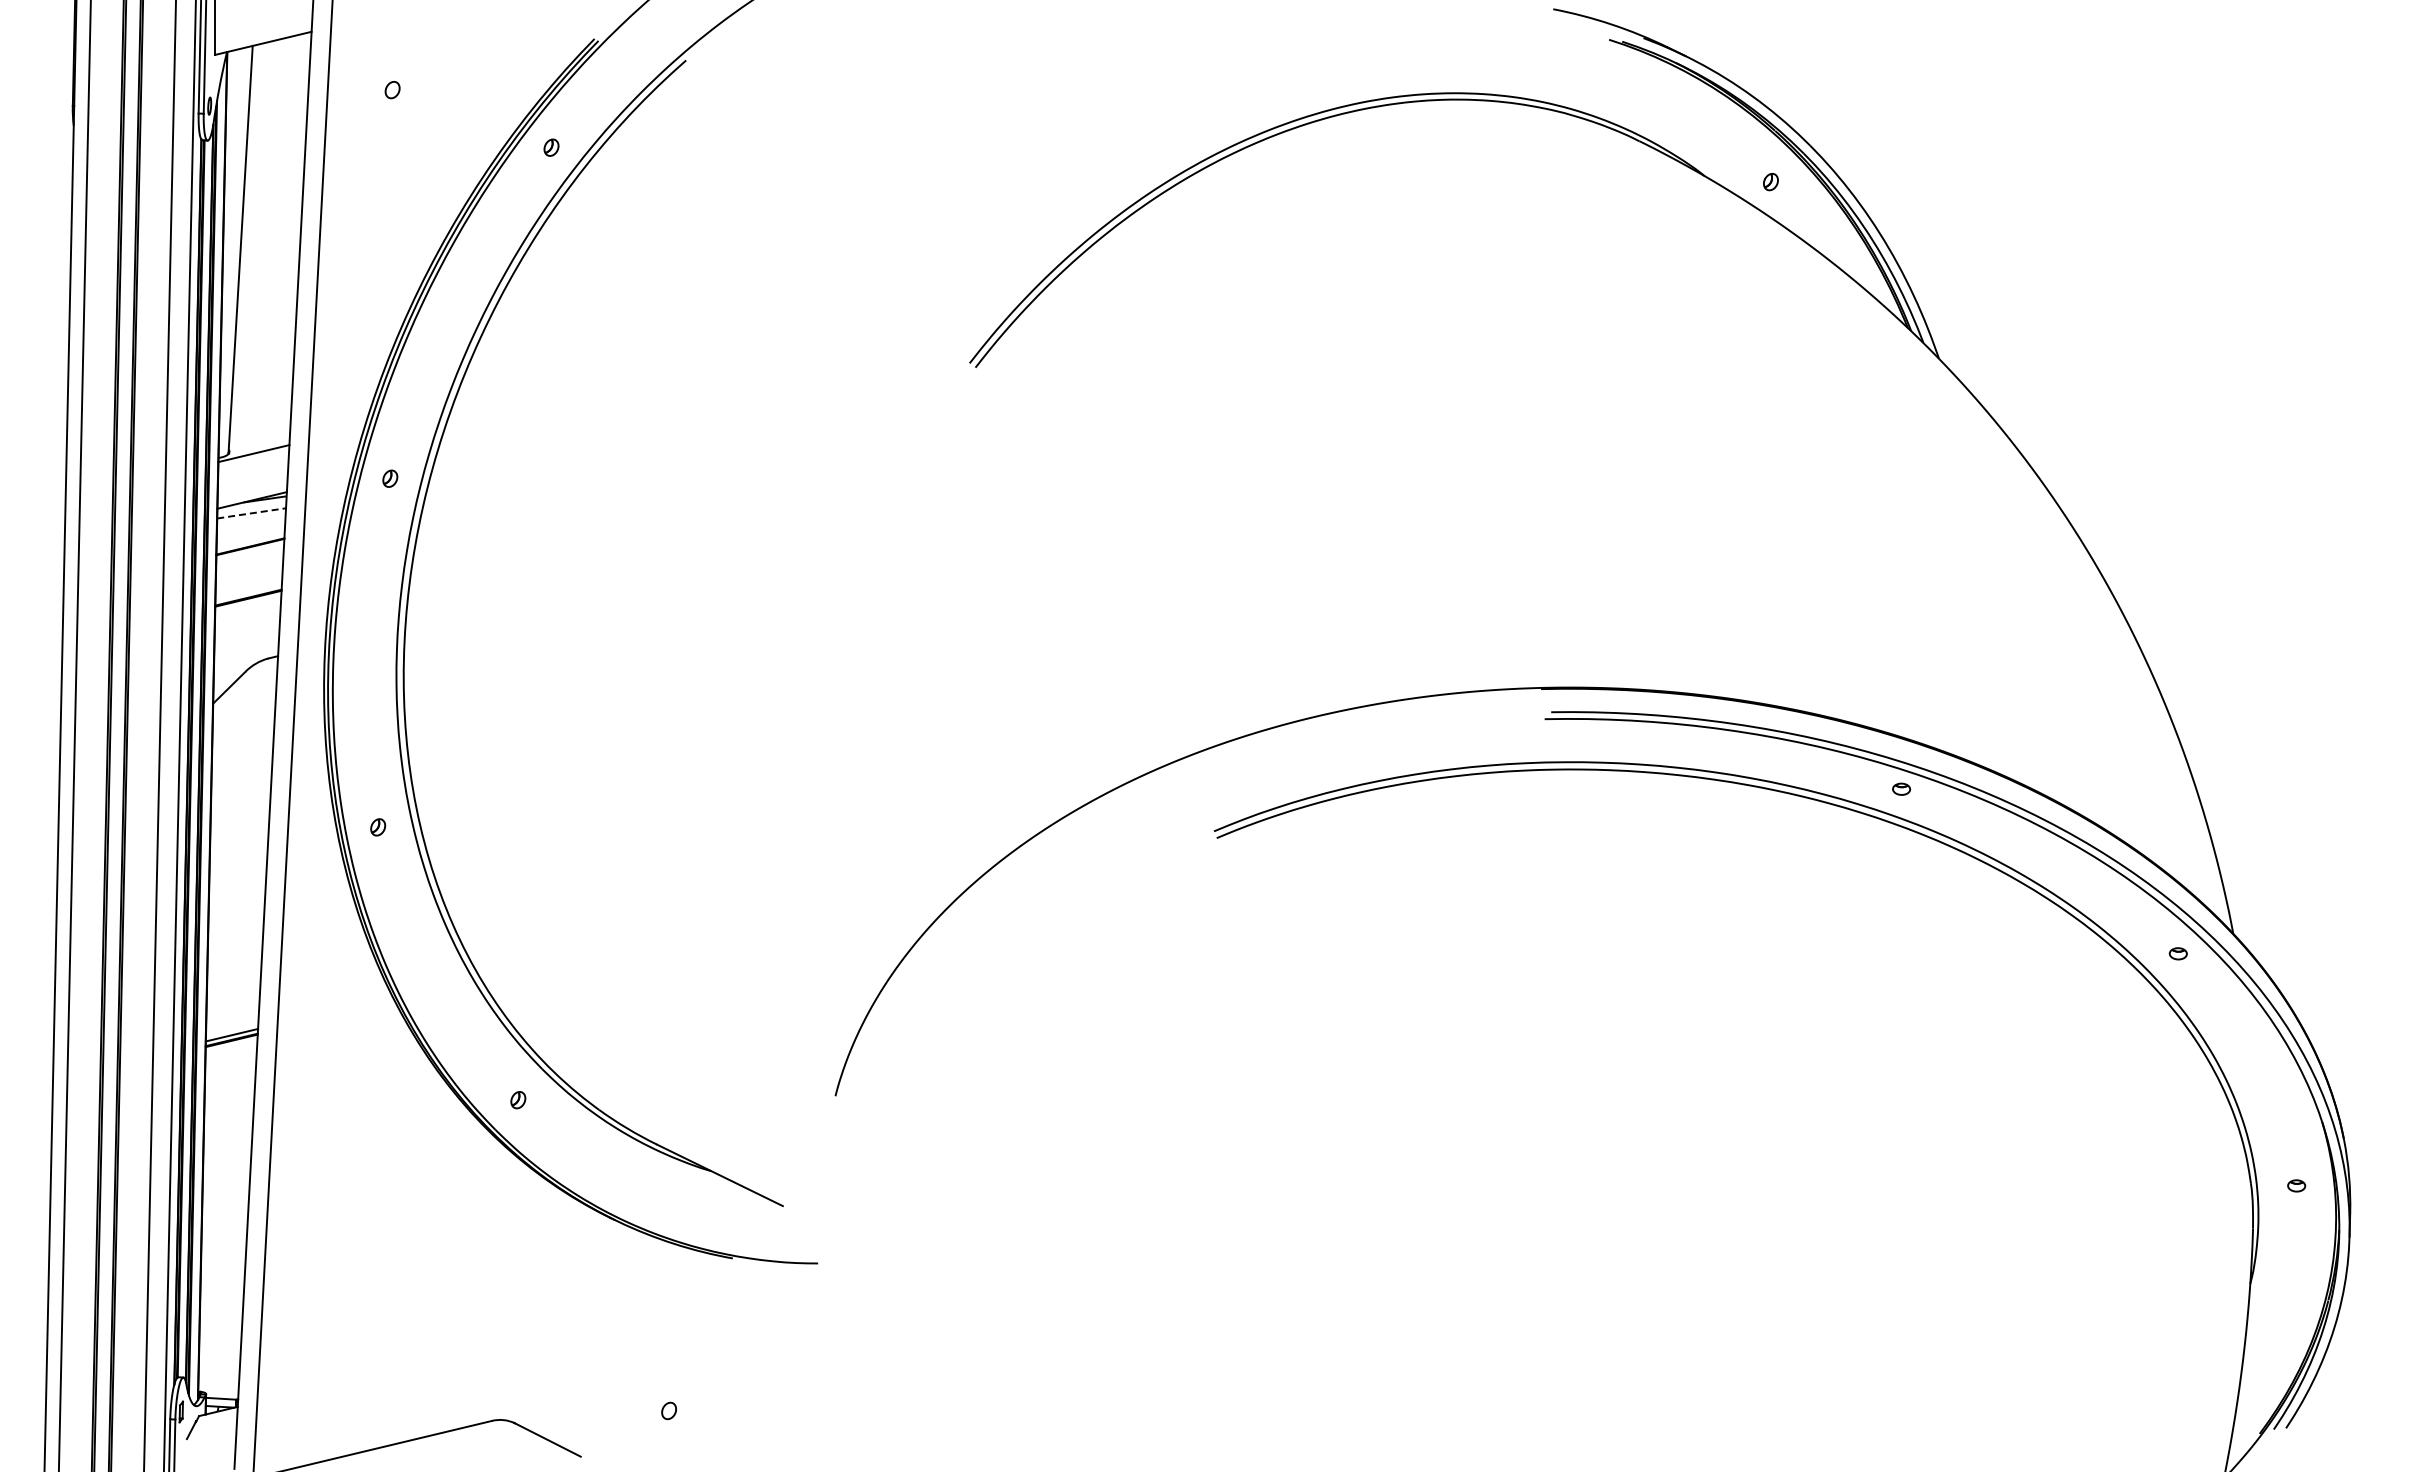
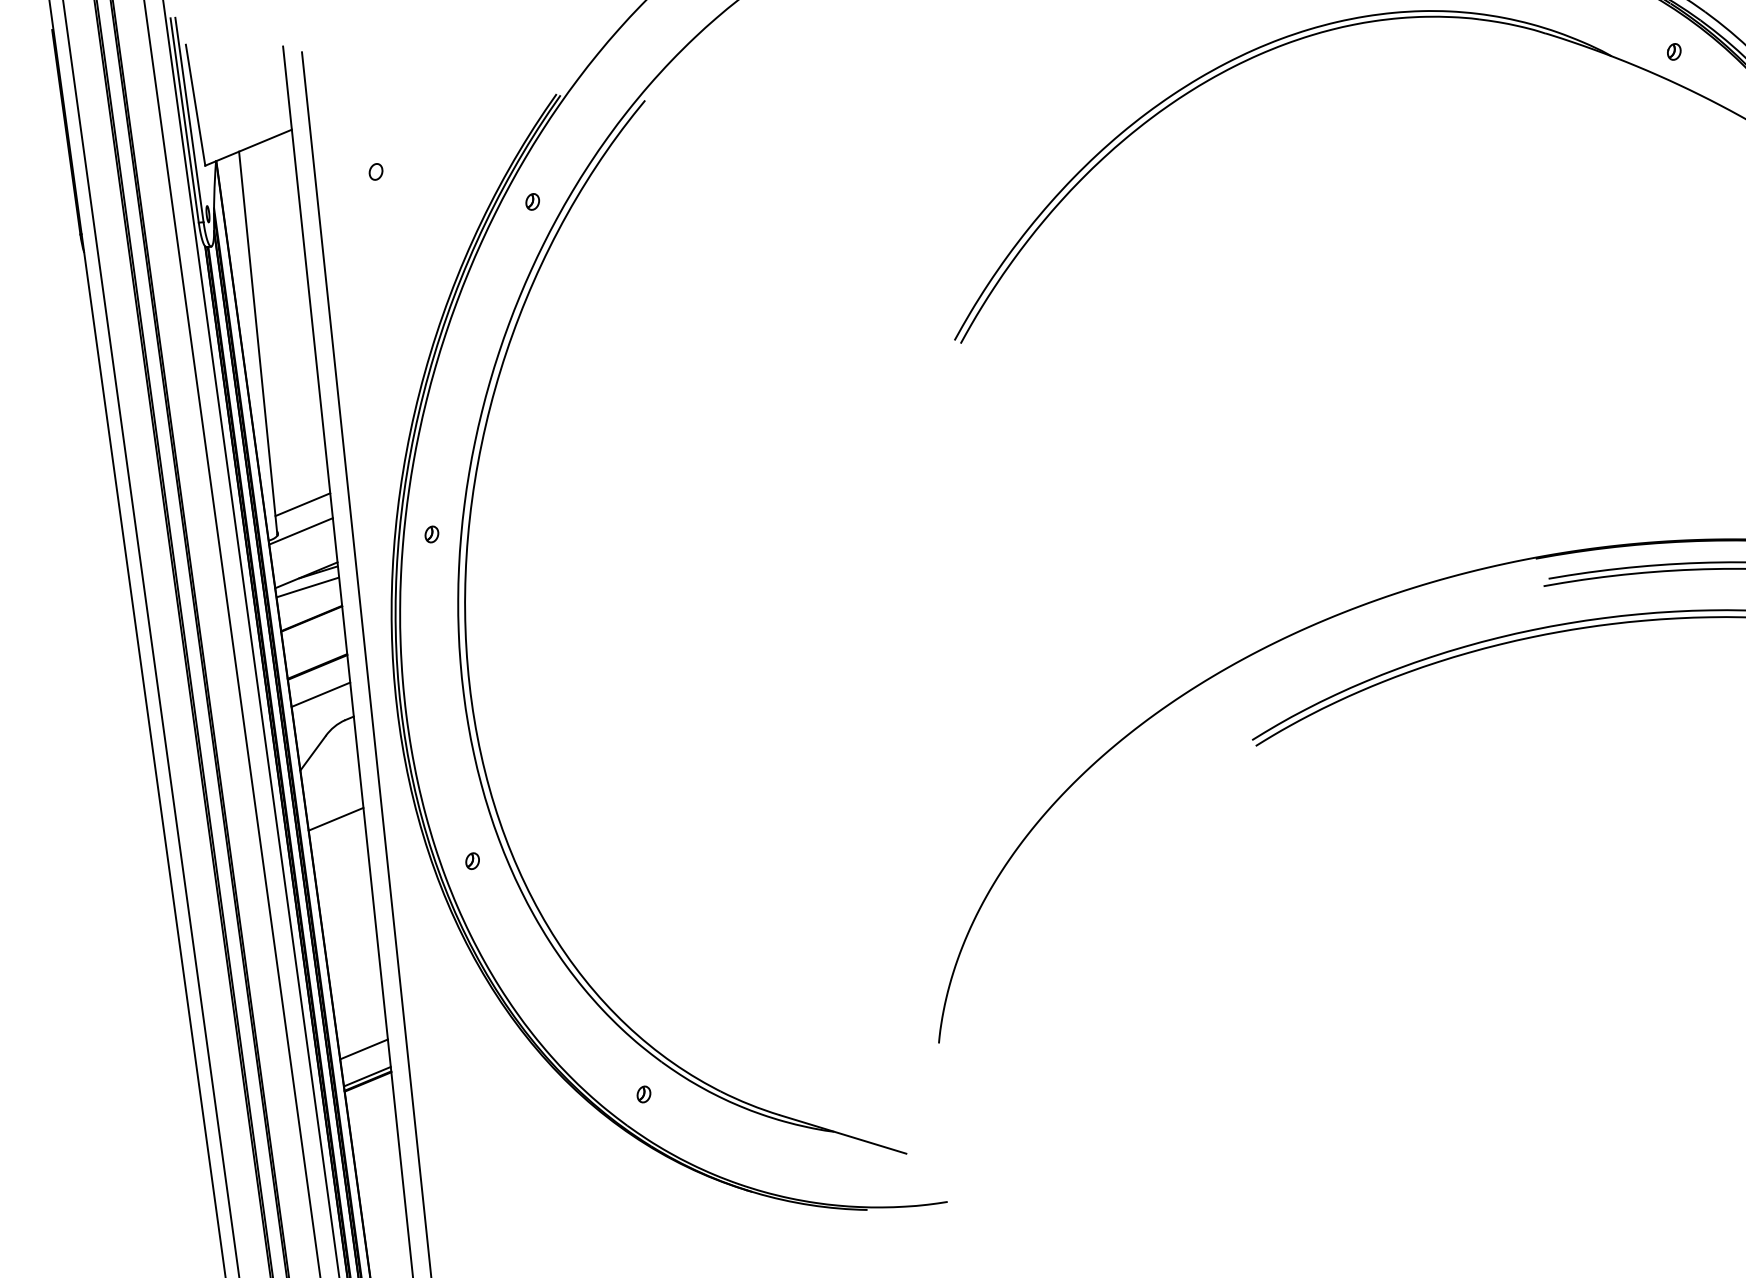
line: (259, 425) -> (302, 504), added
line: (250, 513) -> (306, 587), dashed -> solid
line: (247, 627) -> (321, 694), added
line: (241, 760) -> (335, 819), added
line: (232, 1005) -> (363, 1048), added

